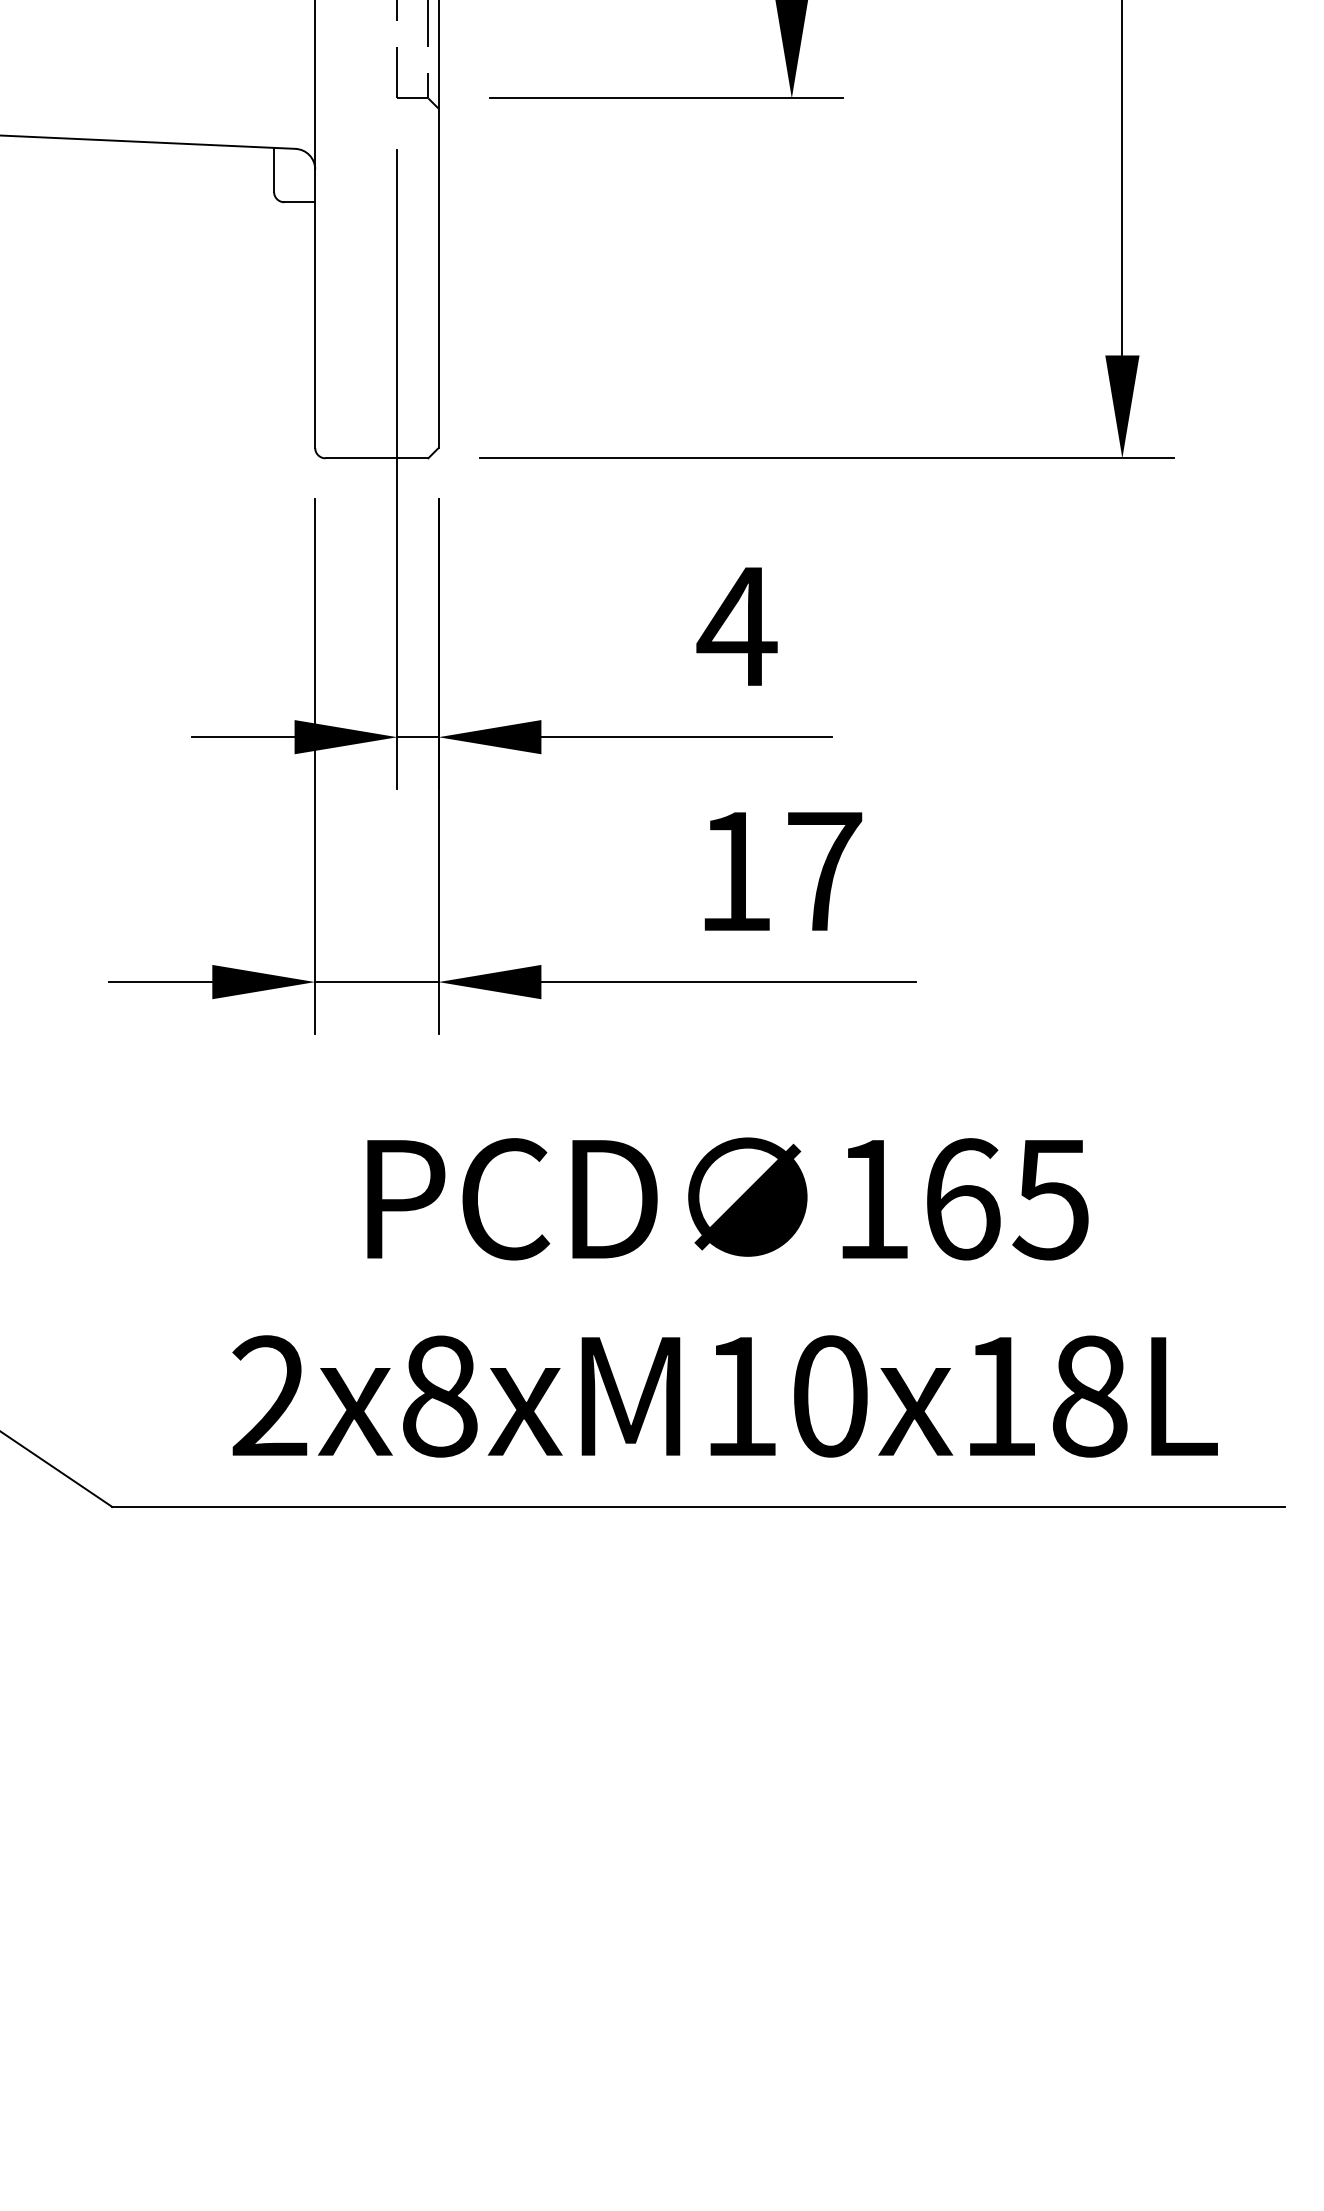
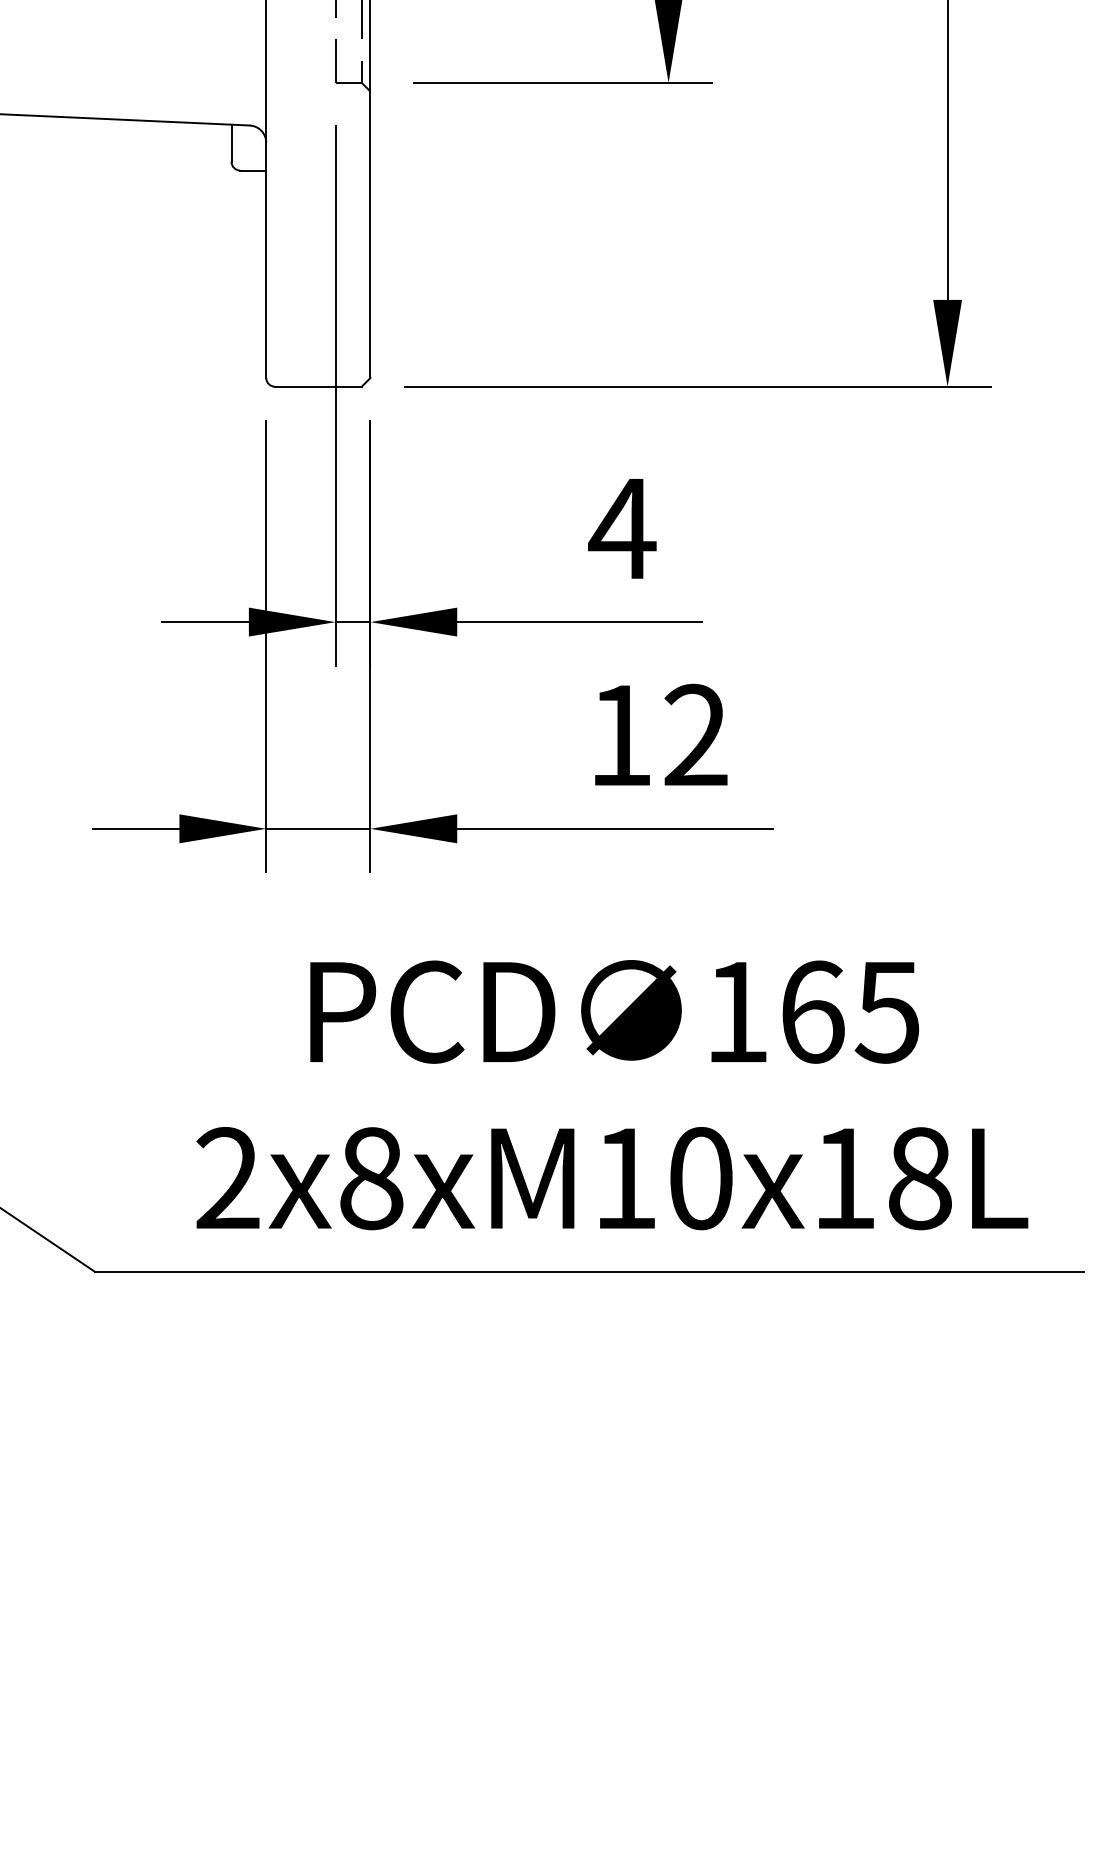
text: (823, 870) -> (695, 734), 17 -> 12

